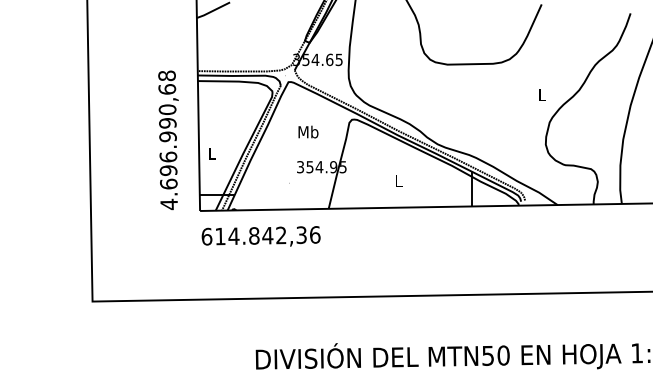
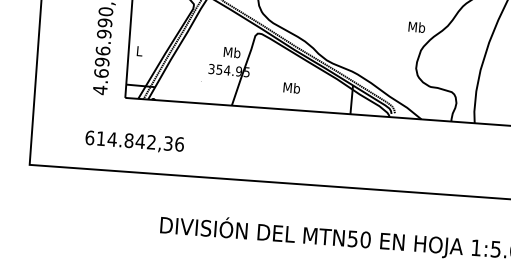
text: (542, 94) -> (417, 26), L -> Mb
text: (308, 131) -> (232, 52), moved
text: (398, 180) -> (291, 87), L -> Mb
text: (260, 236) -> (134, 141), moved

